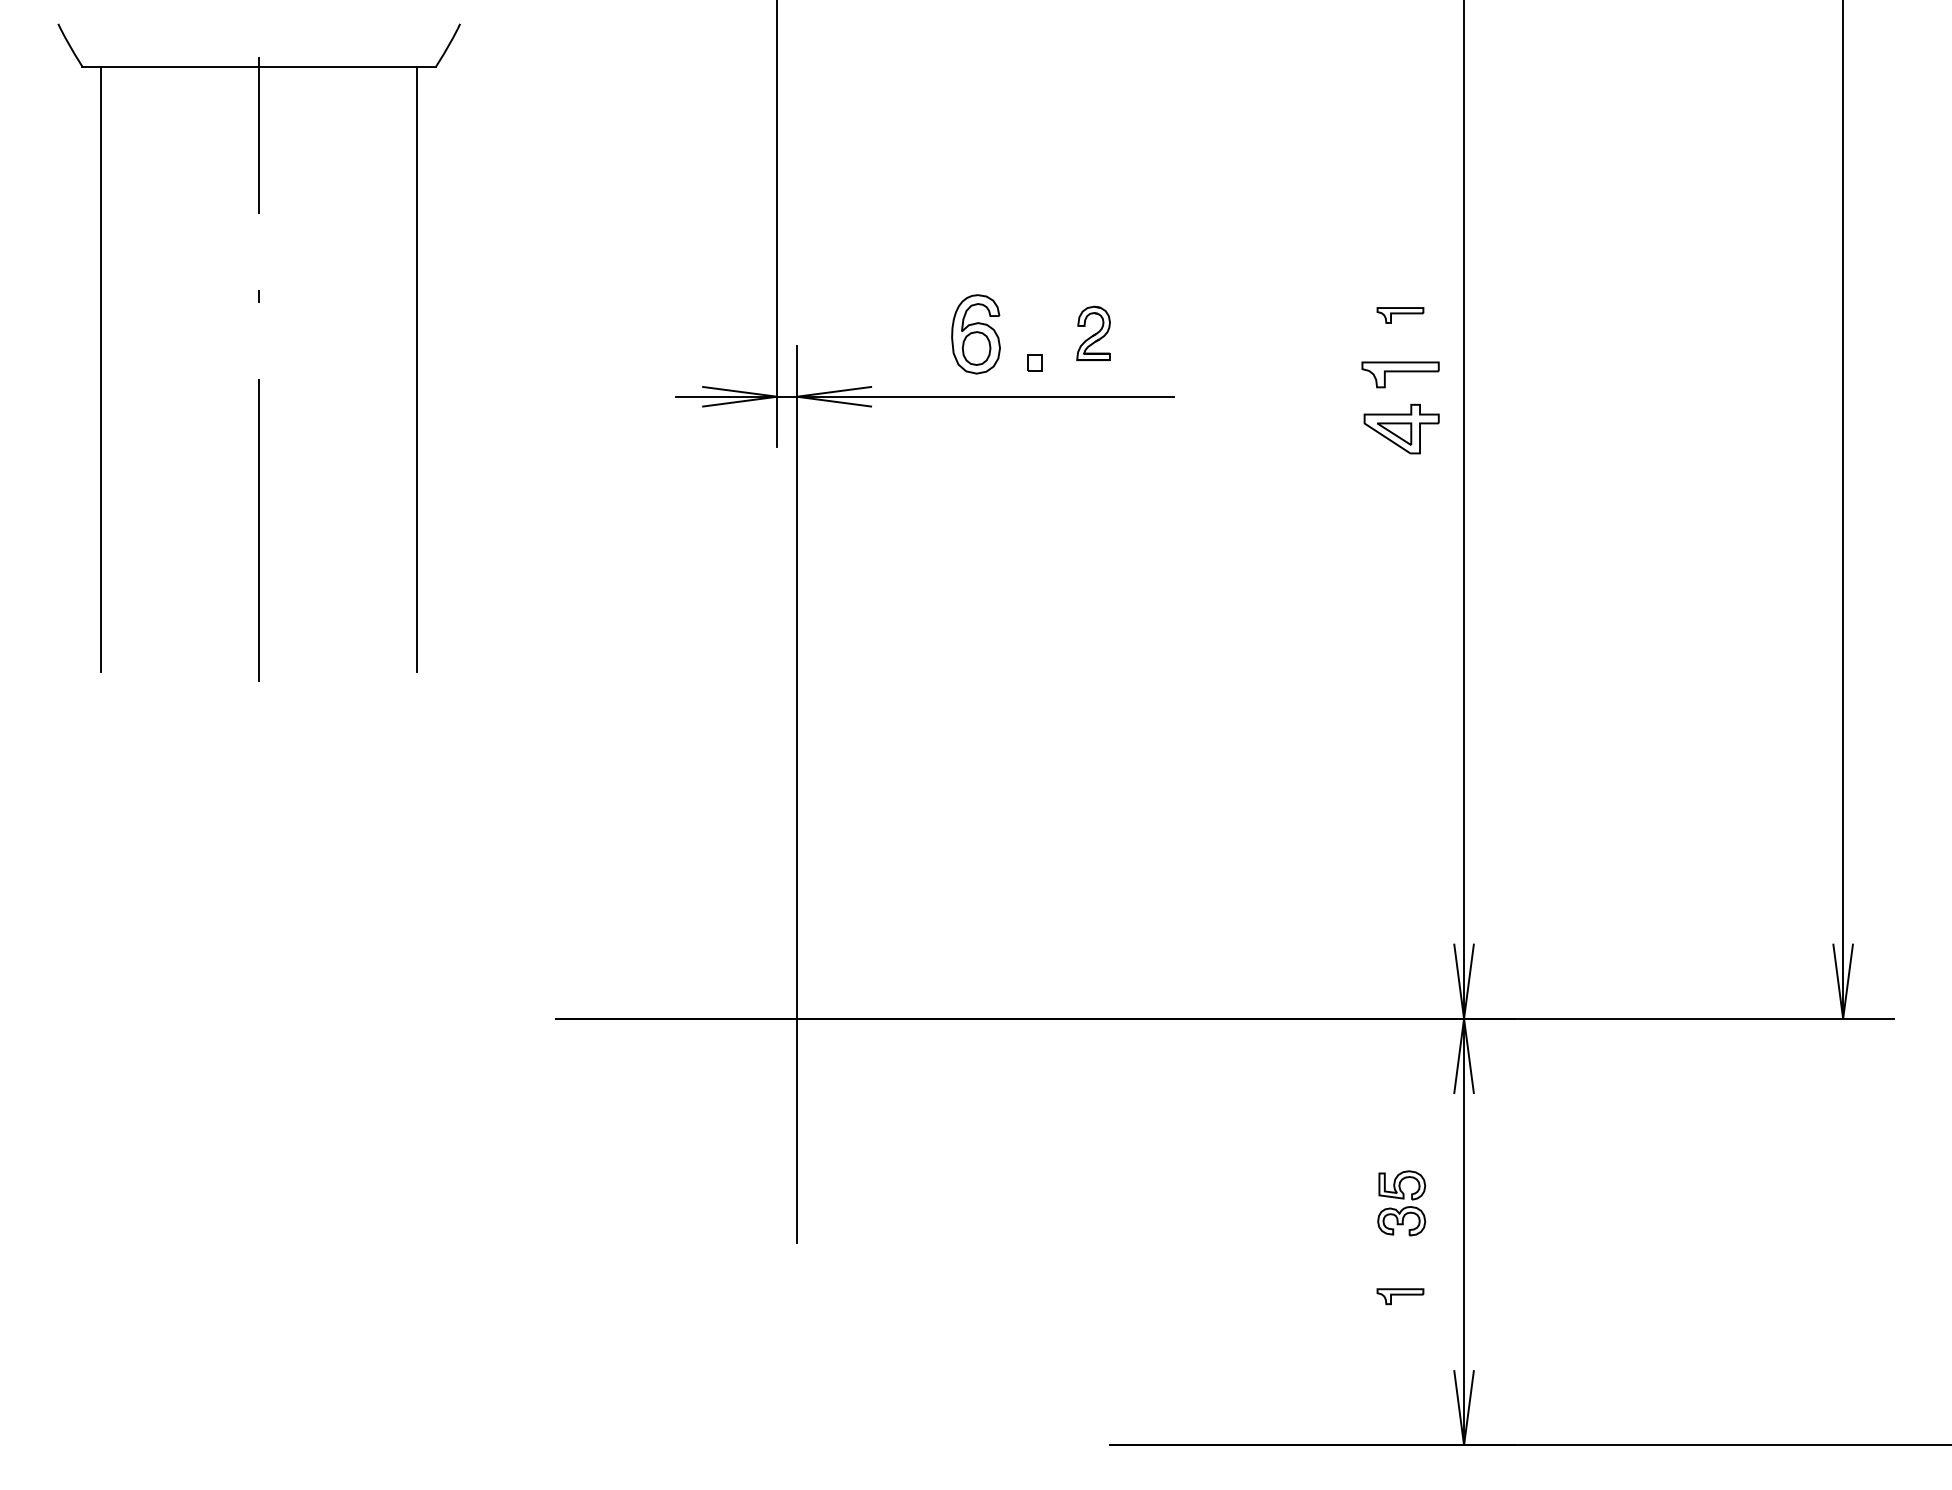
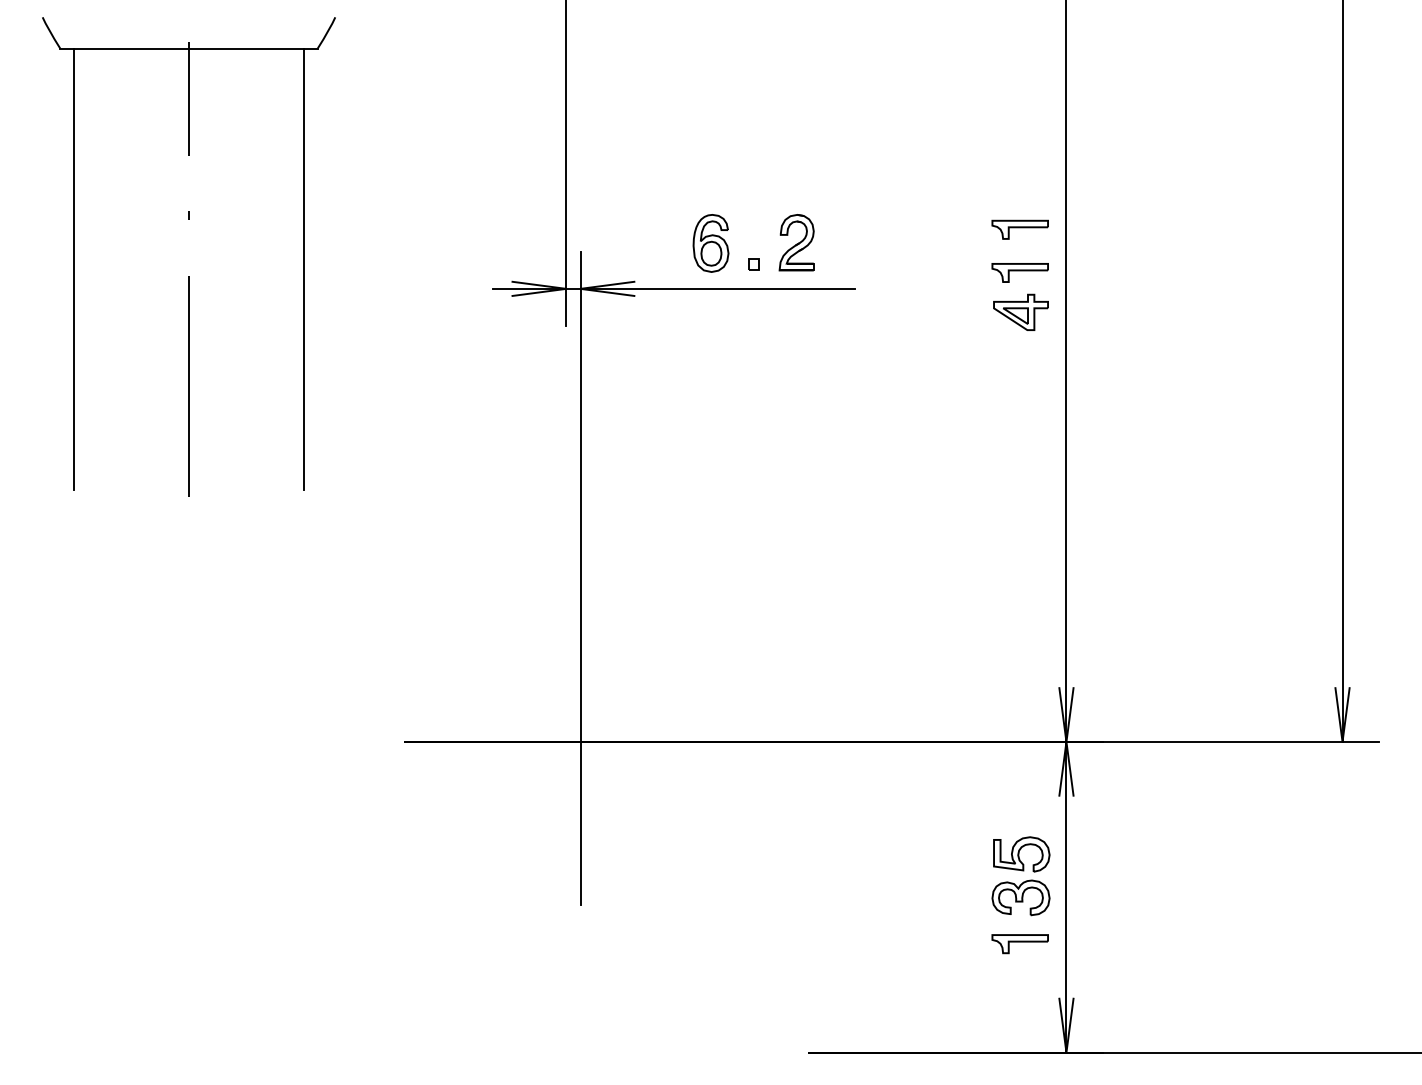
part: (1399, 315) -> (1019, 229), size x1.67
part: (1093, 333) -> (796, 242), size x1.43
part: (1400, 1203) -> (1020, 876), size x1.67
part: (1399, 1296) -> (1019, 944), size x1.67

